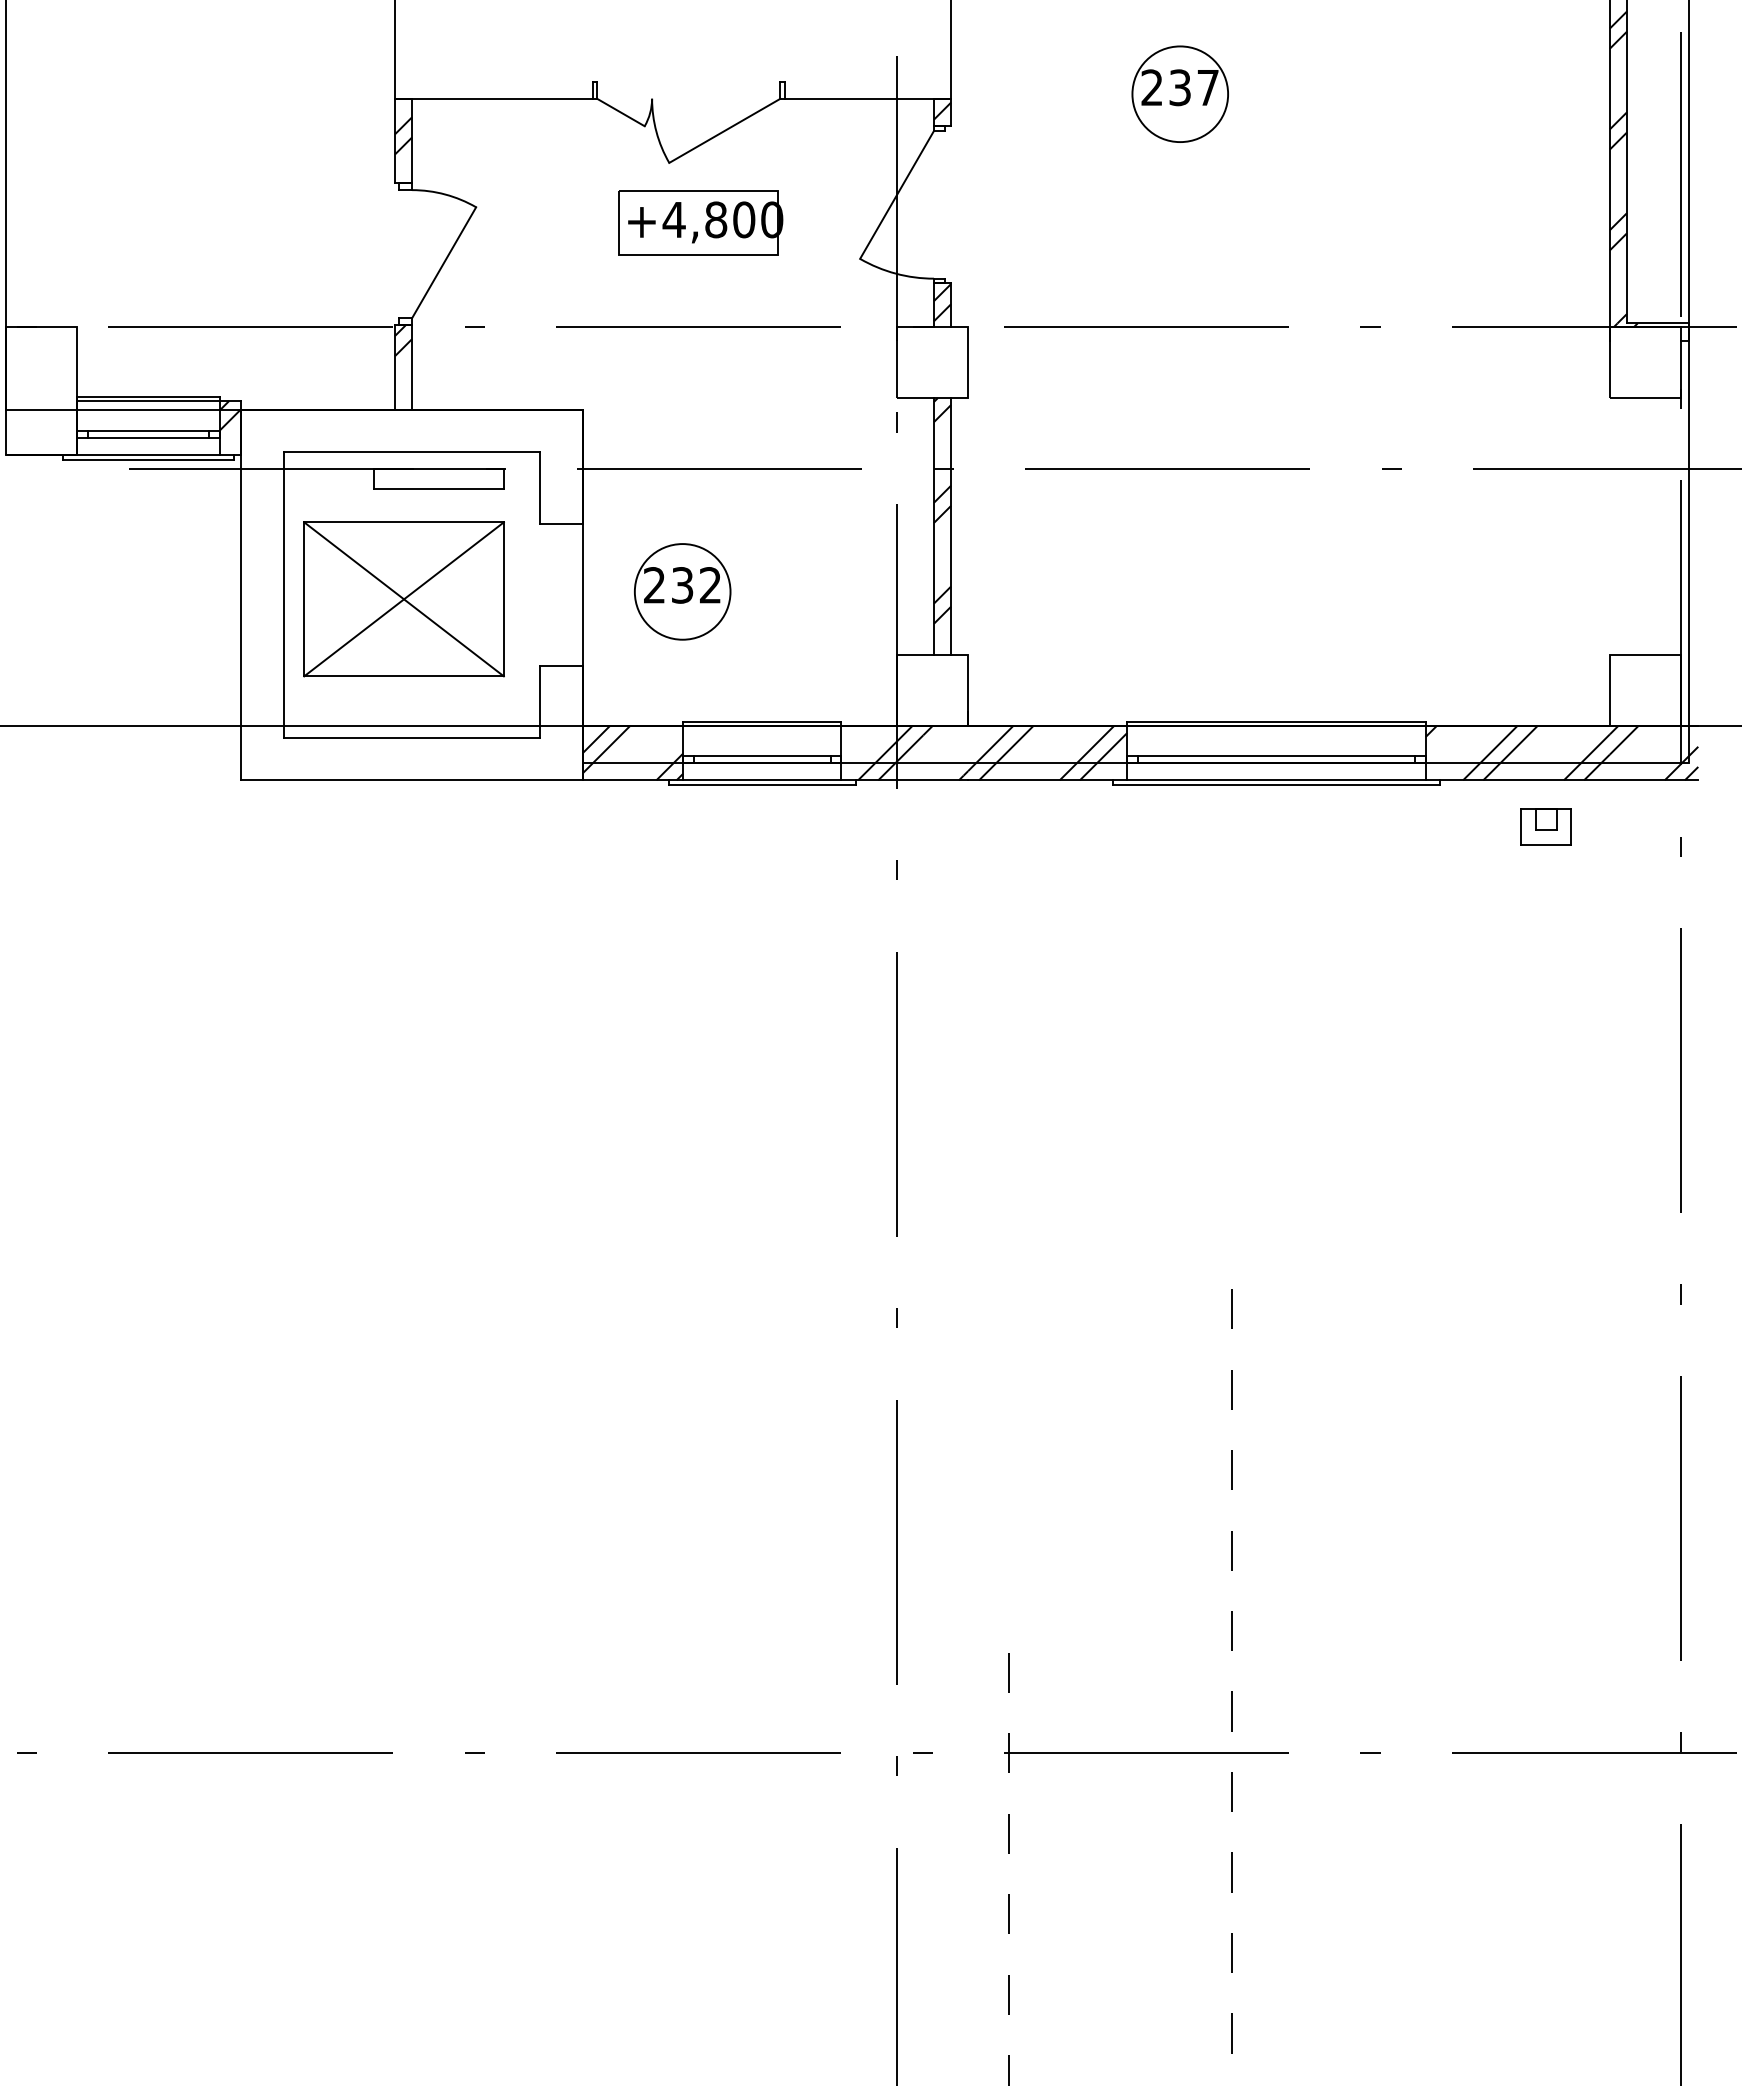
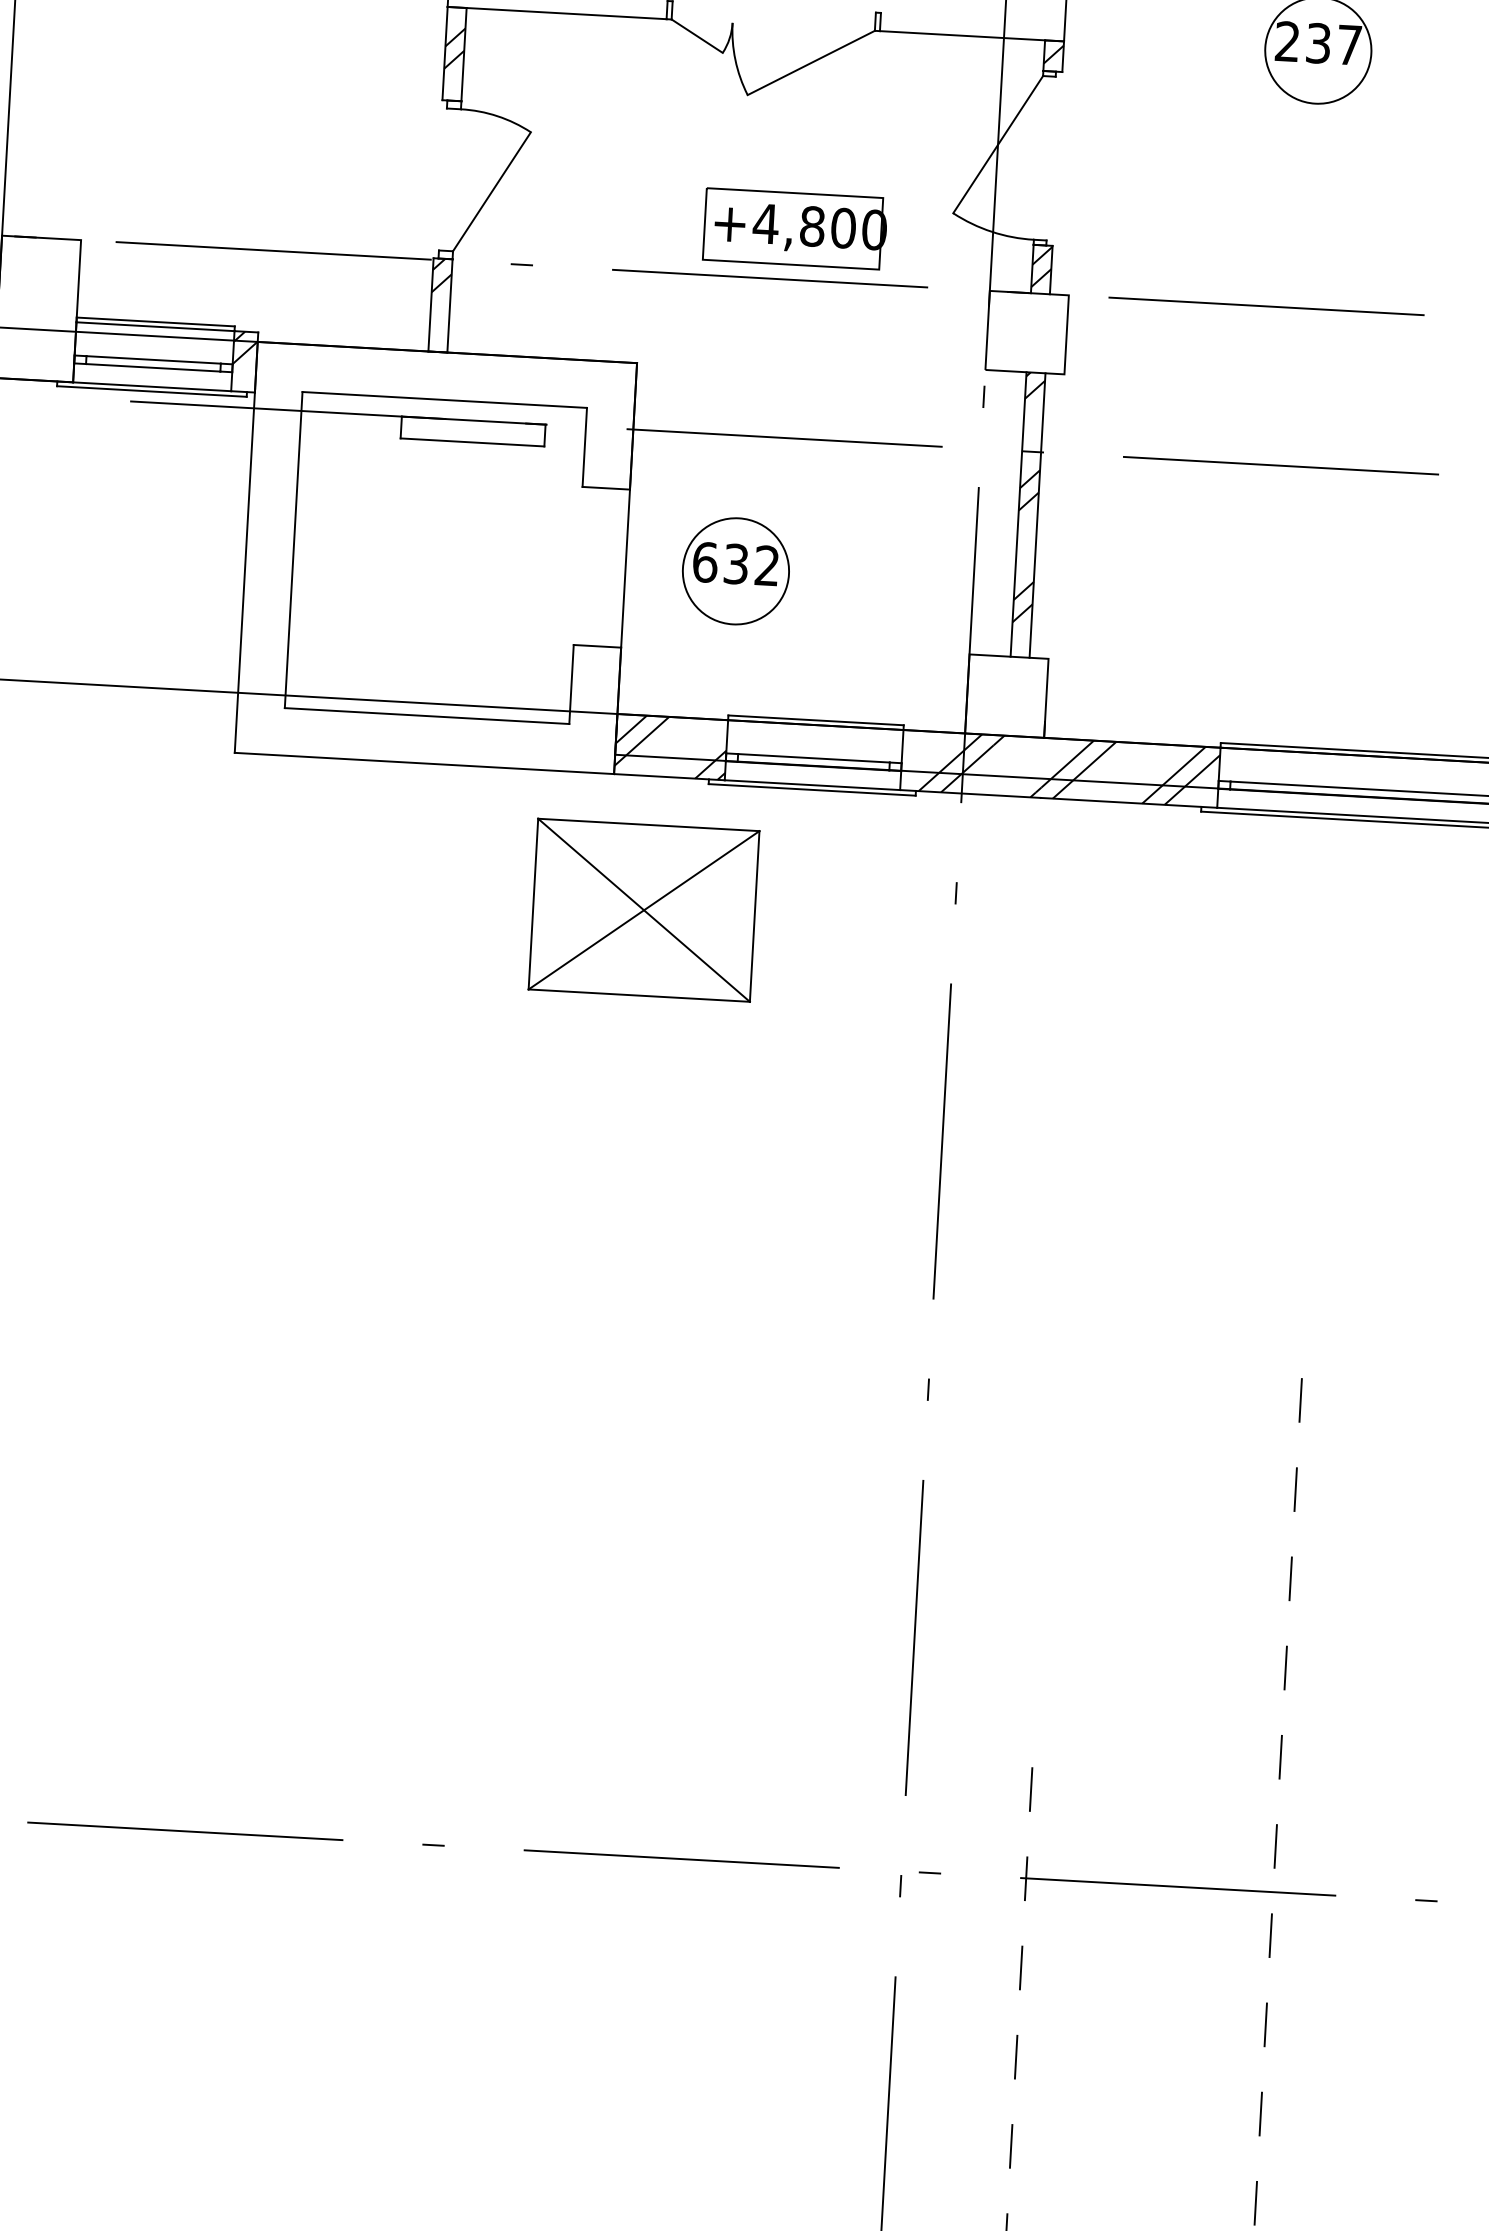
part: (700, 222) -> (794, 228), moved
text: (654, 585) -> (705, 562), 232 -> 632
part: (403, 599) -> (643, 910), moved

